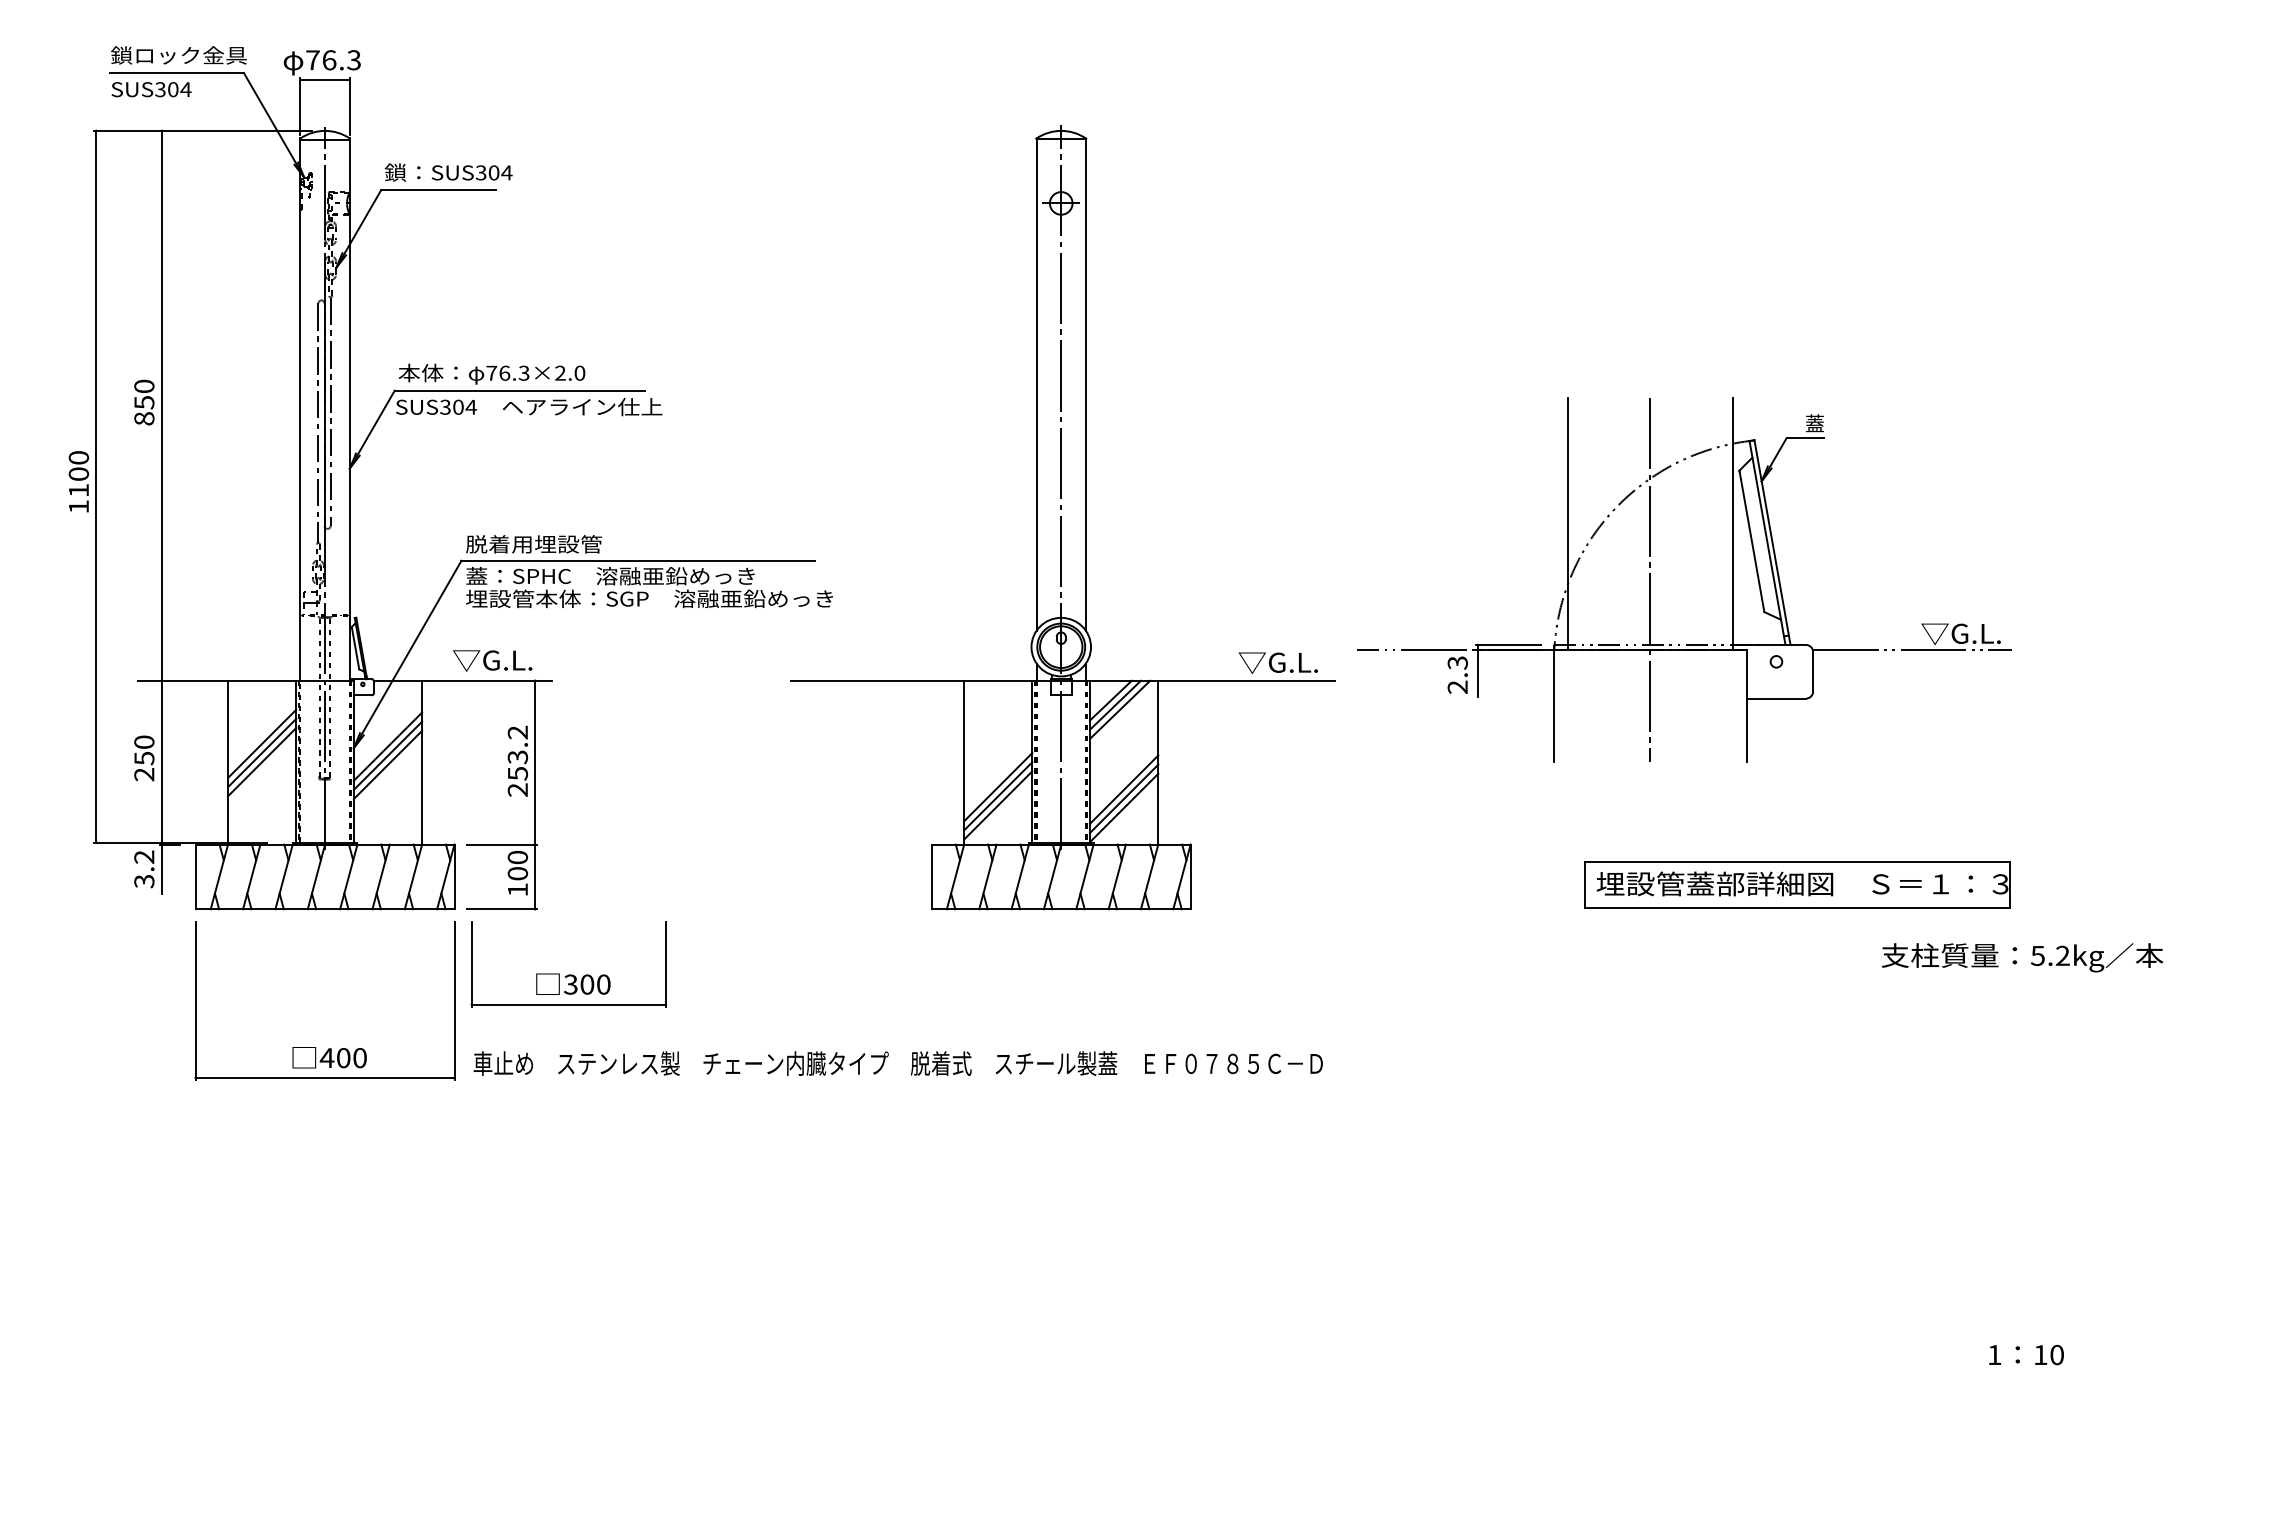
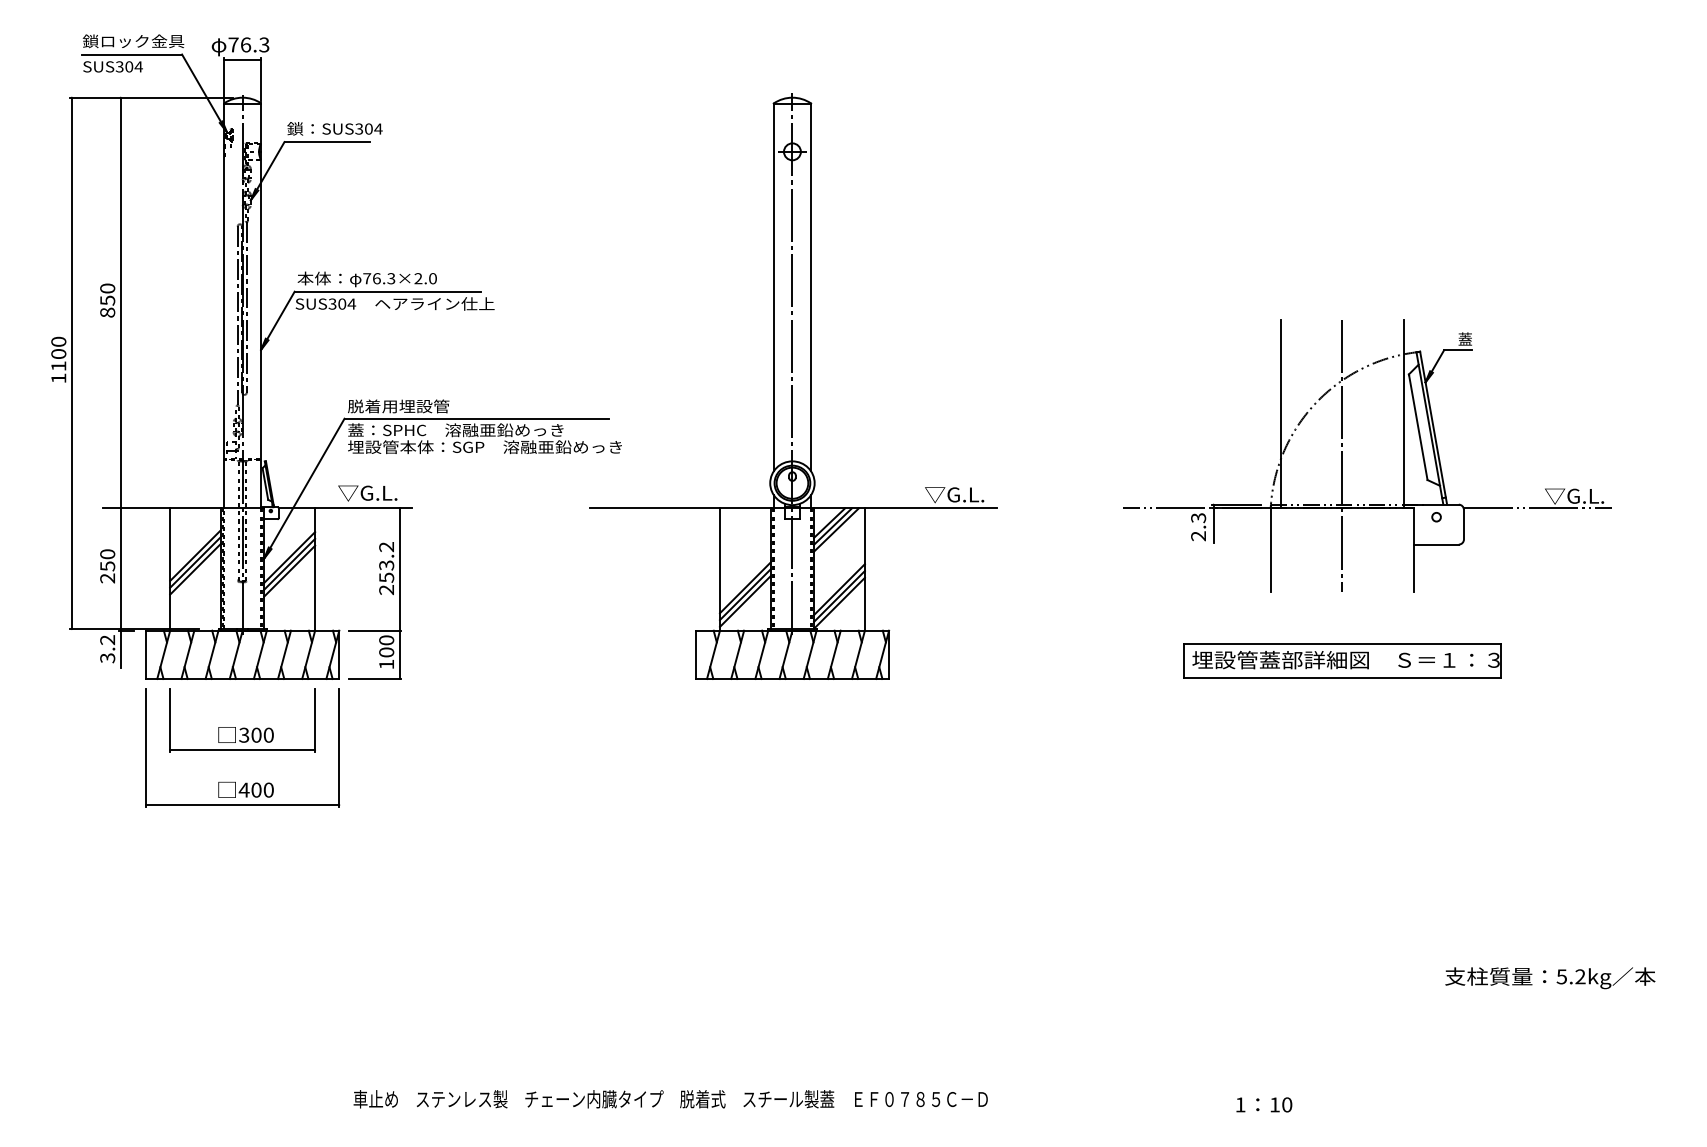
part: (1650, 579) -> (1342, 455), moved
text: (2022, 958) -> (1550, 978), moved
part: (568, 974) -> (242, 727), moved
text: (897, 1063) -> (670, 1099), moved
text: (2026, 1354) -> (1264, 1104), moved

